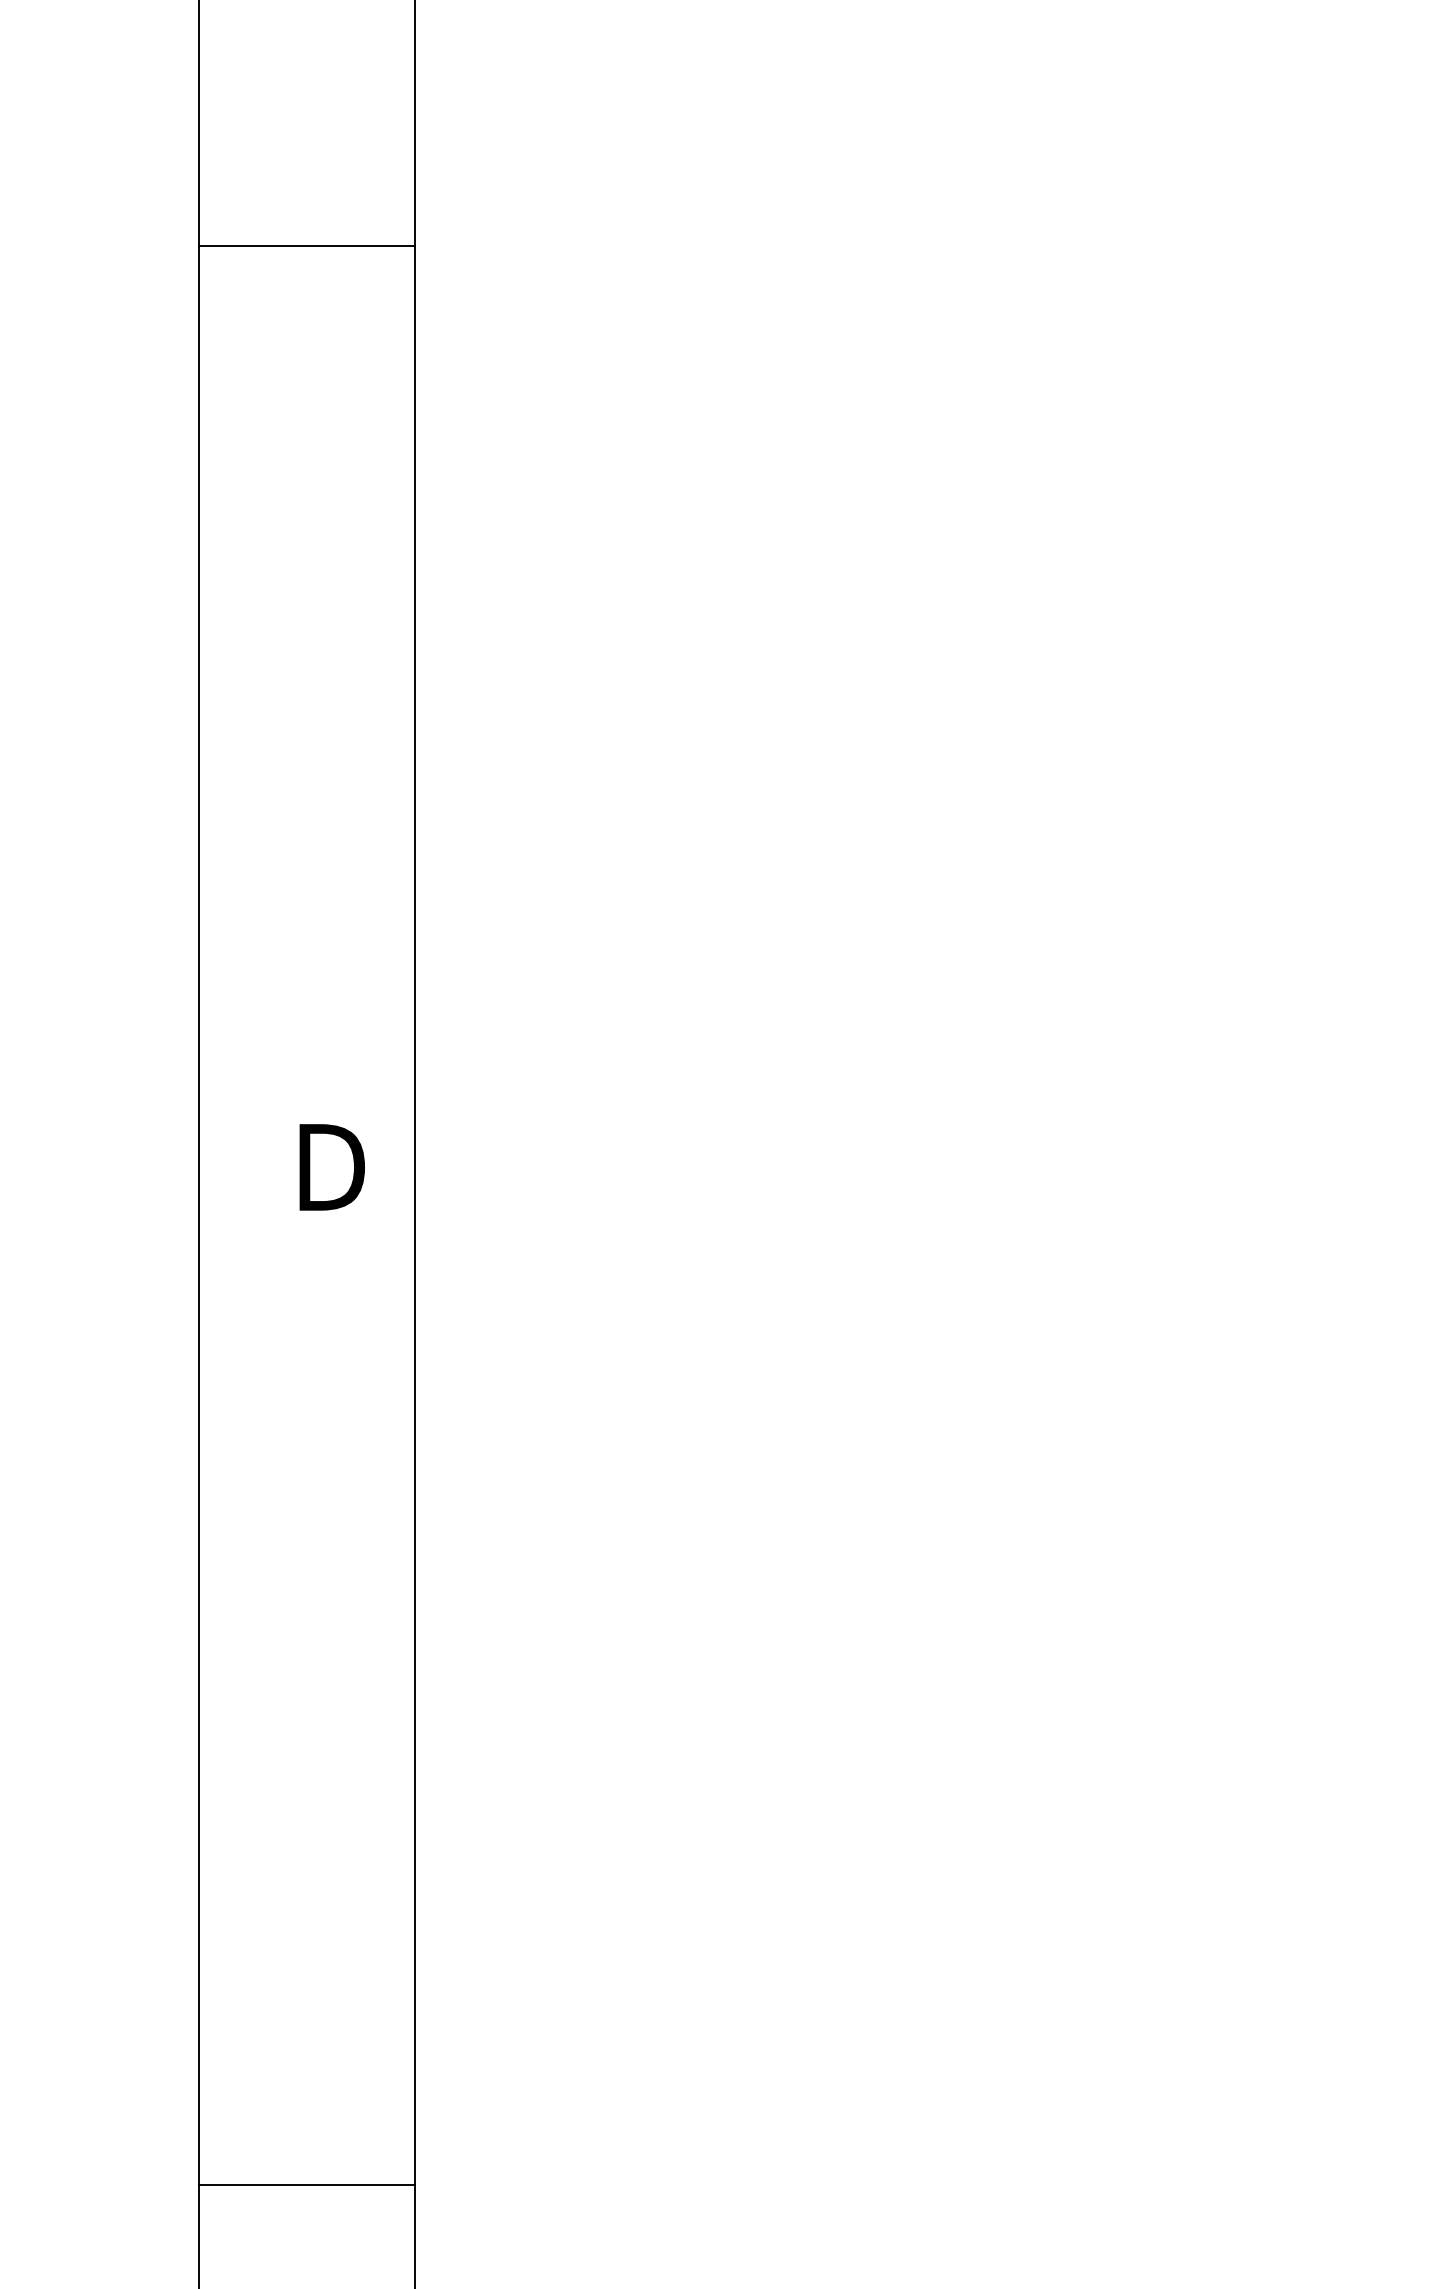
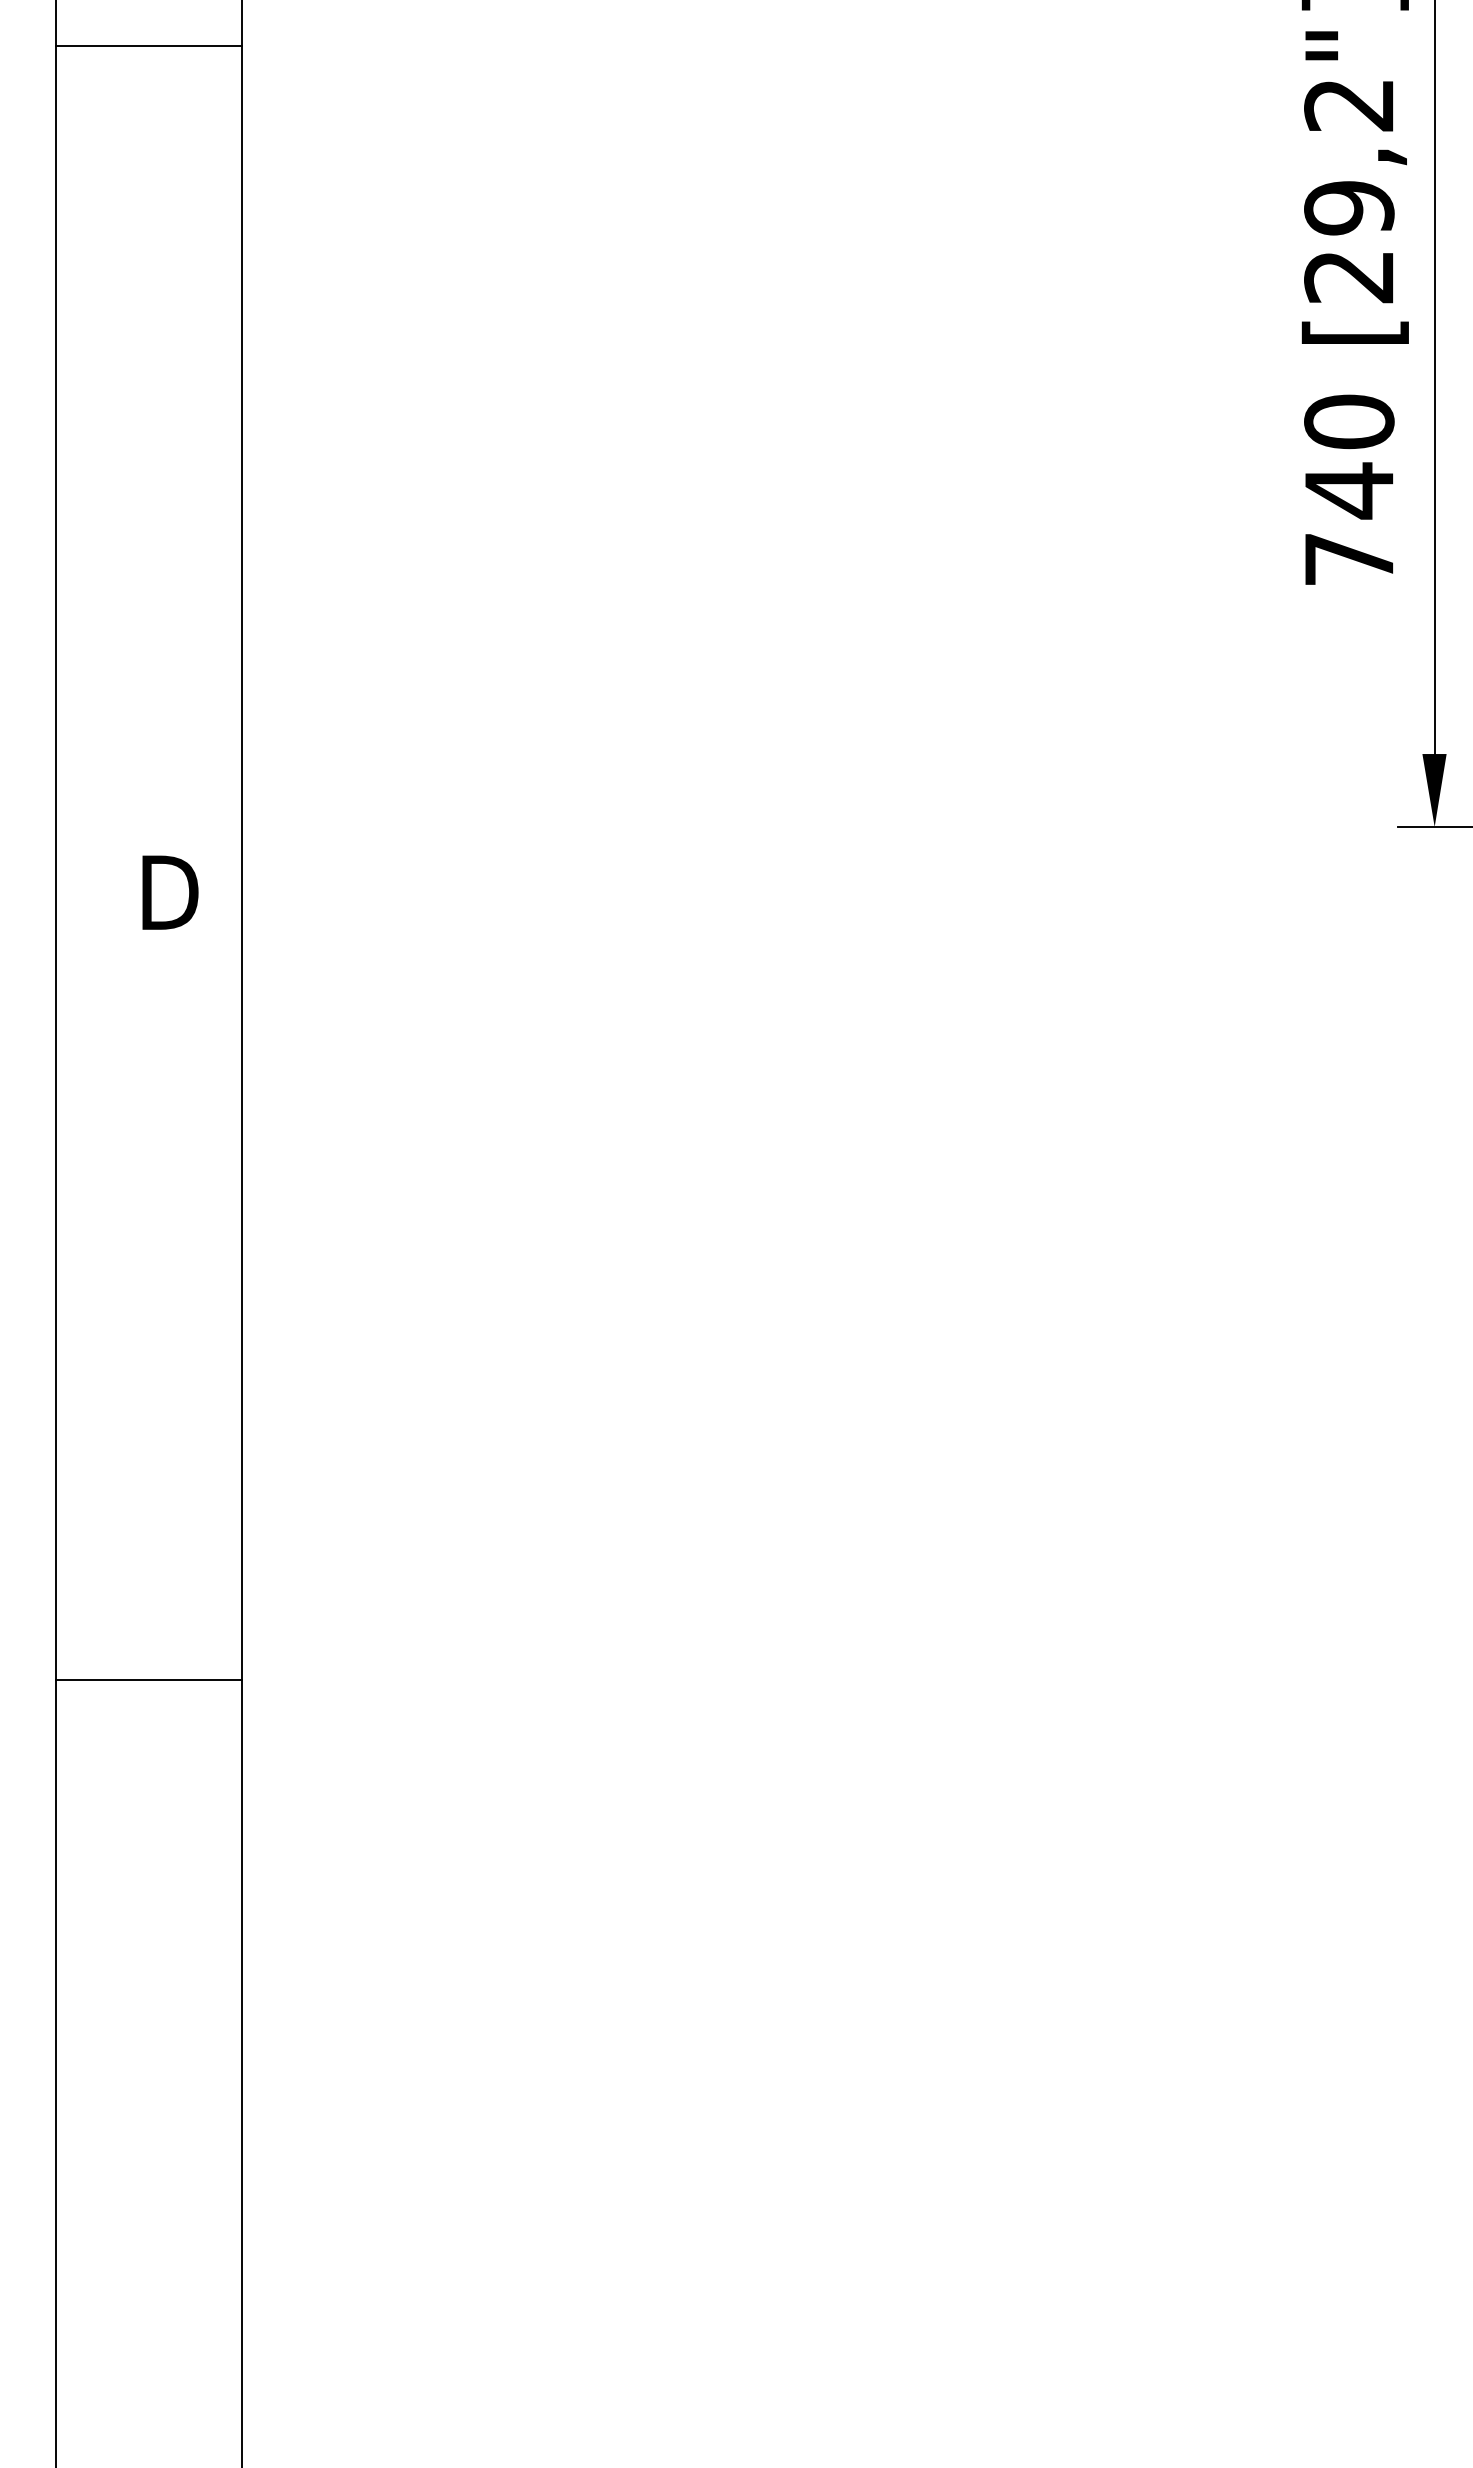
line: (306, 246) -> (148, 46), moved
line: (306, 2185) -> (148, 1680), moved

